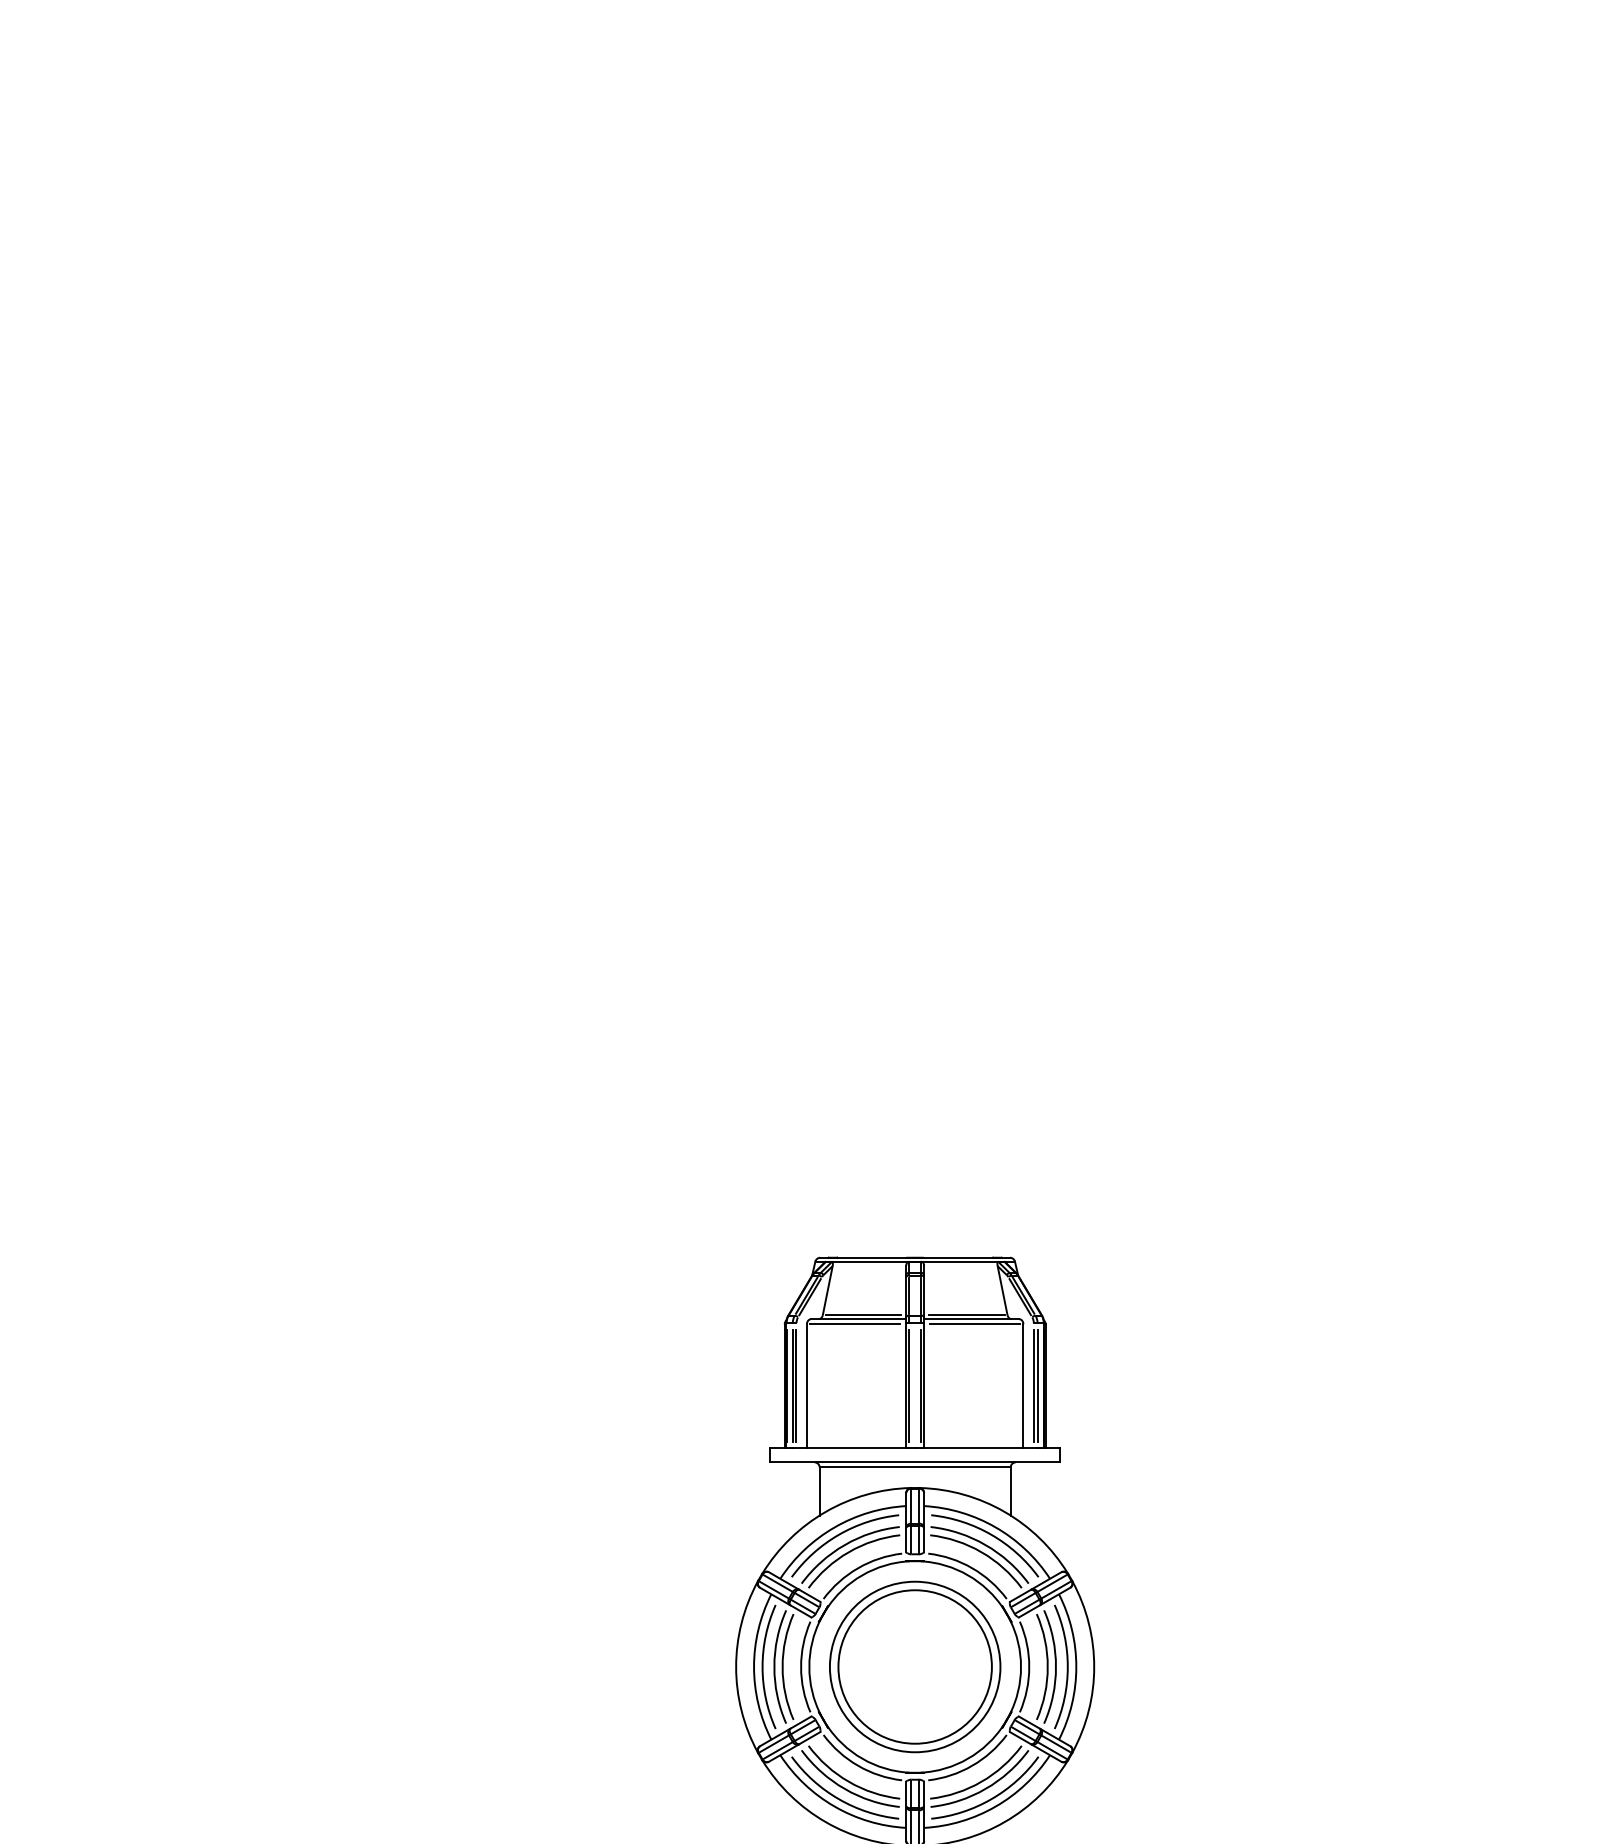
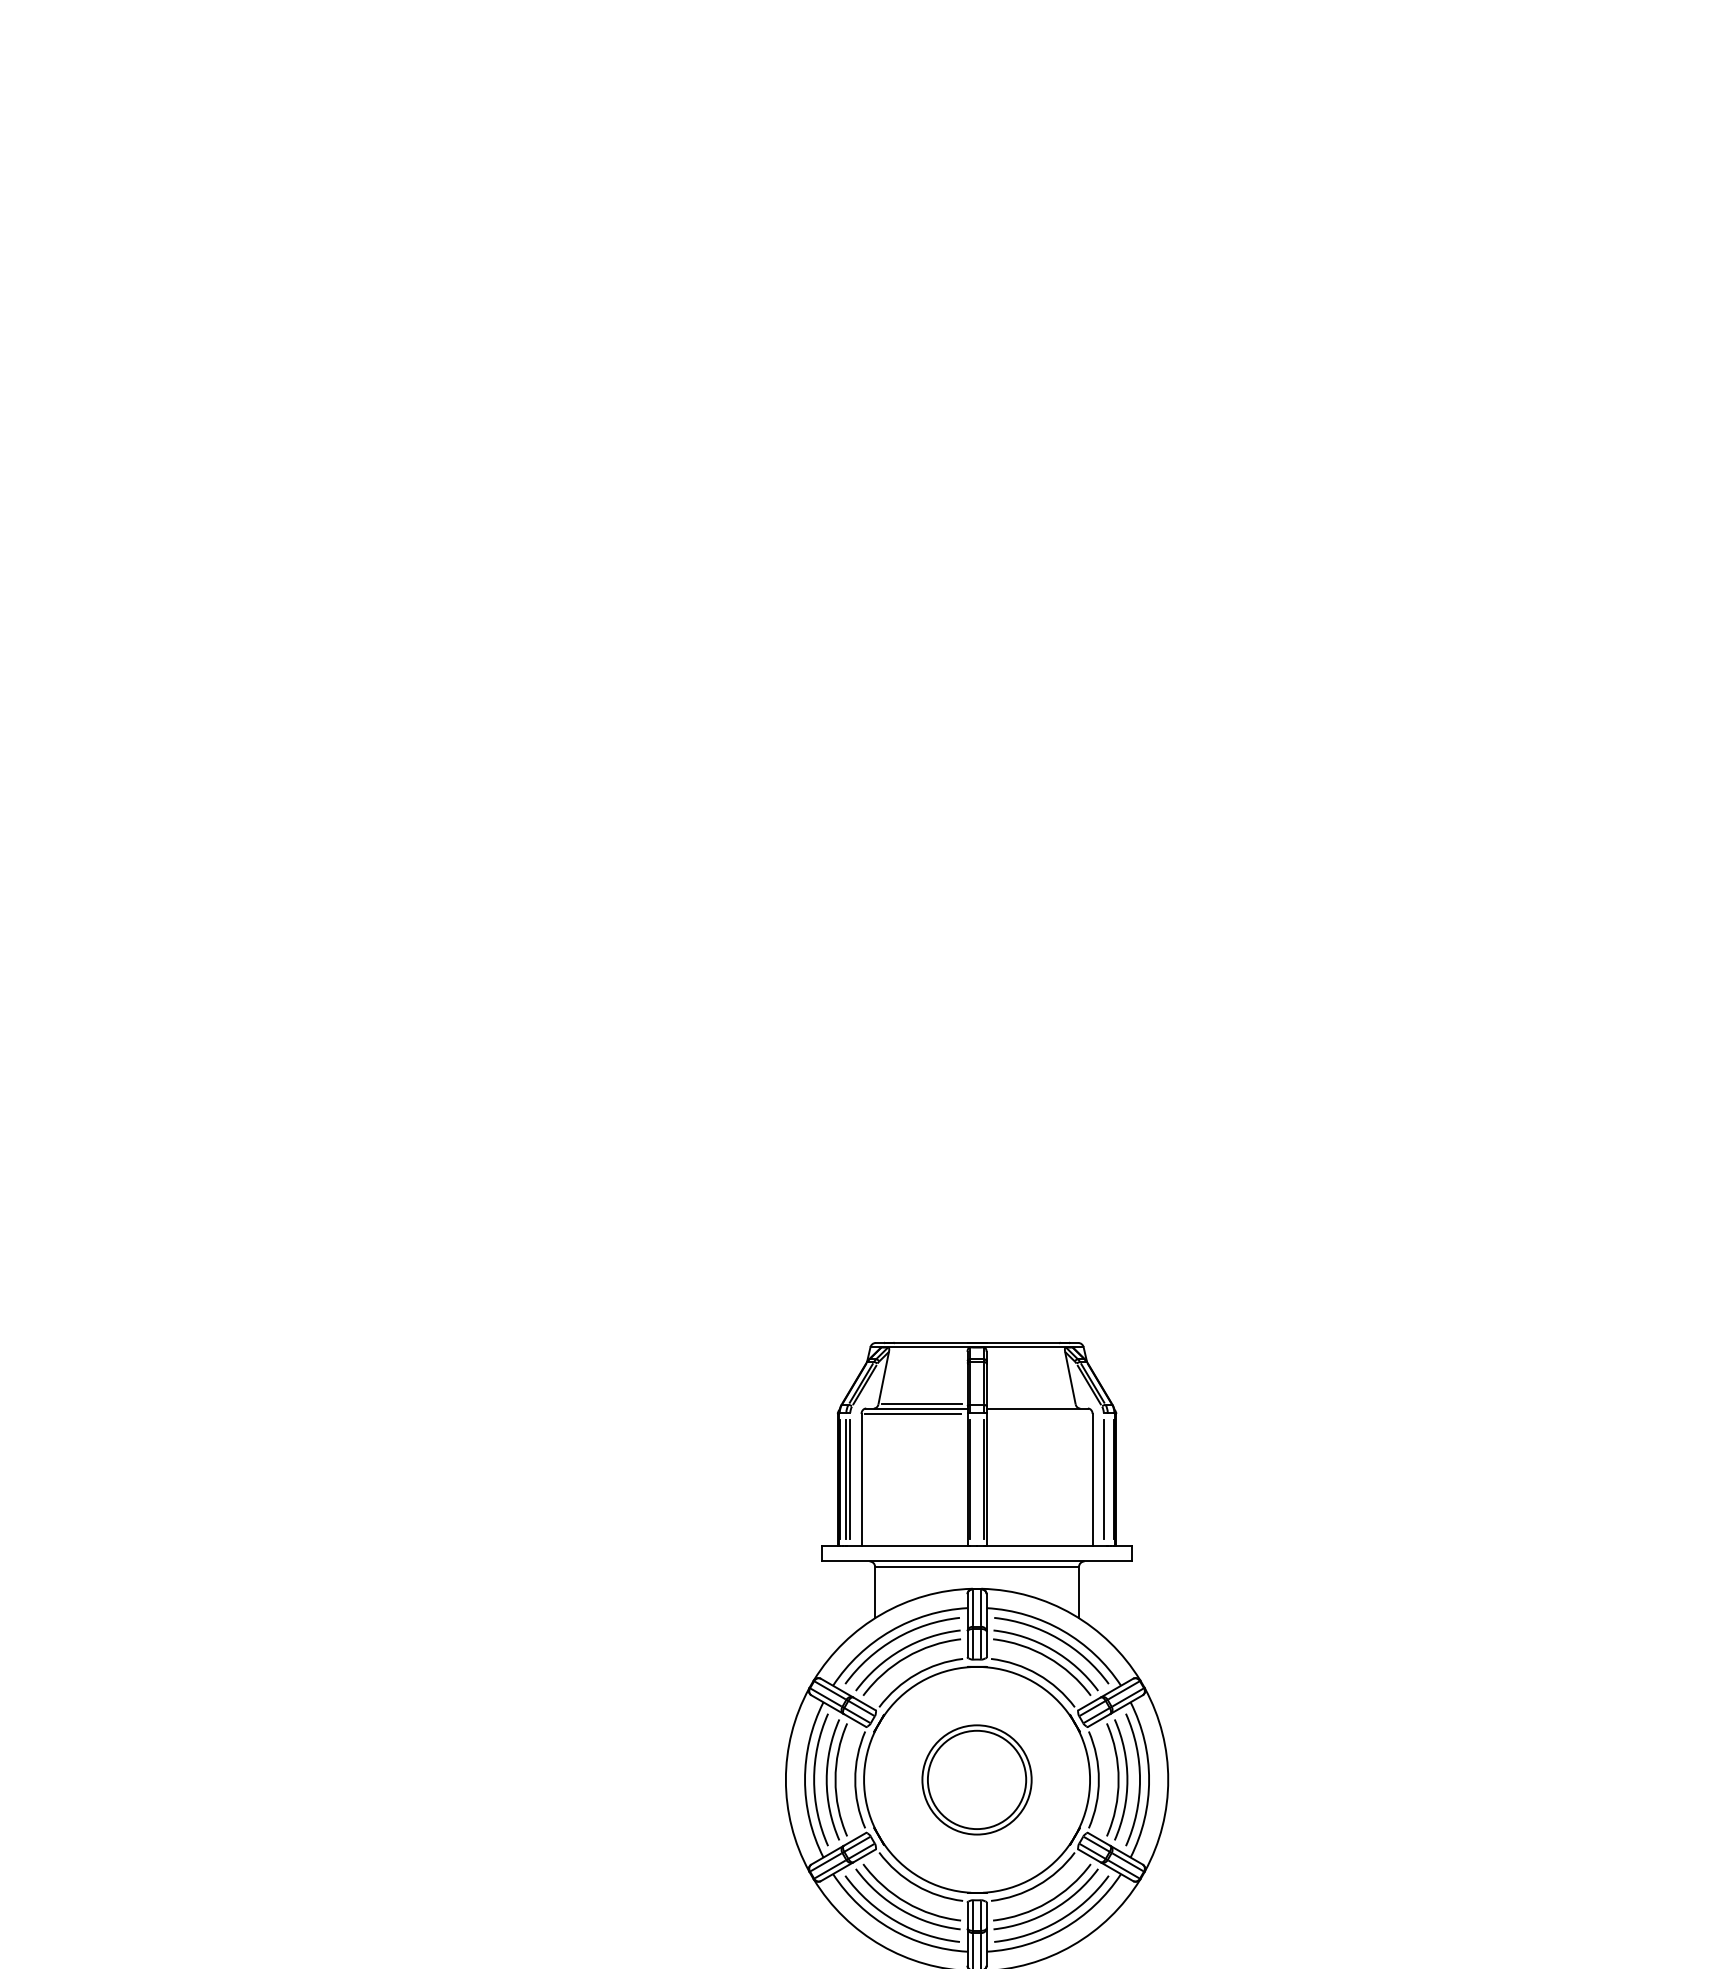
line: (966, 1315) -> (1031, 1404), removed
line: (974, 1323) -> (1040, 1413), removed
line: (1037, 1385) -> (1107, 1479), removed
part: (914, 1666) -> (976, 1779), size x0.6

